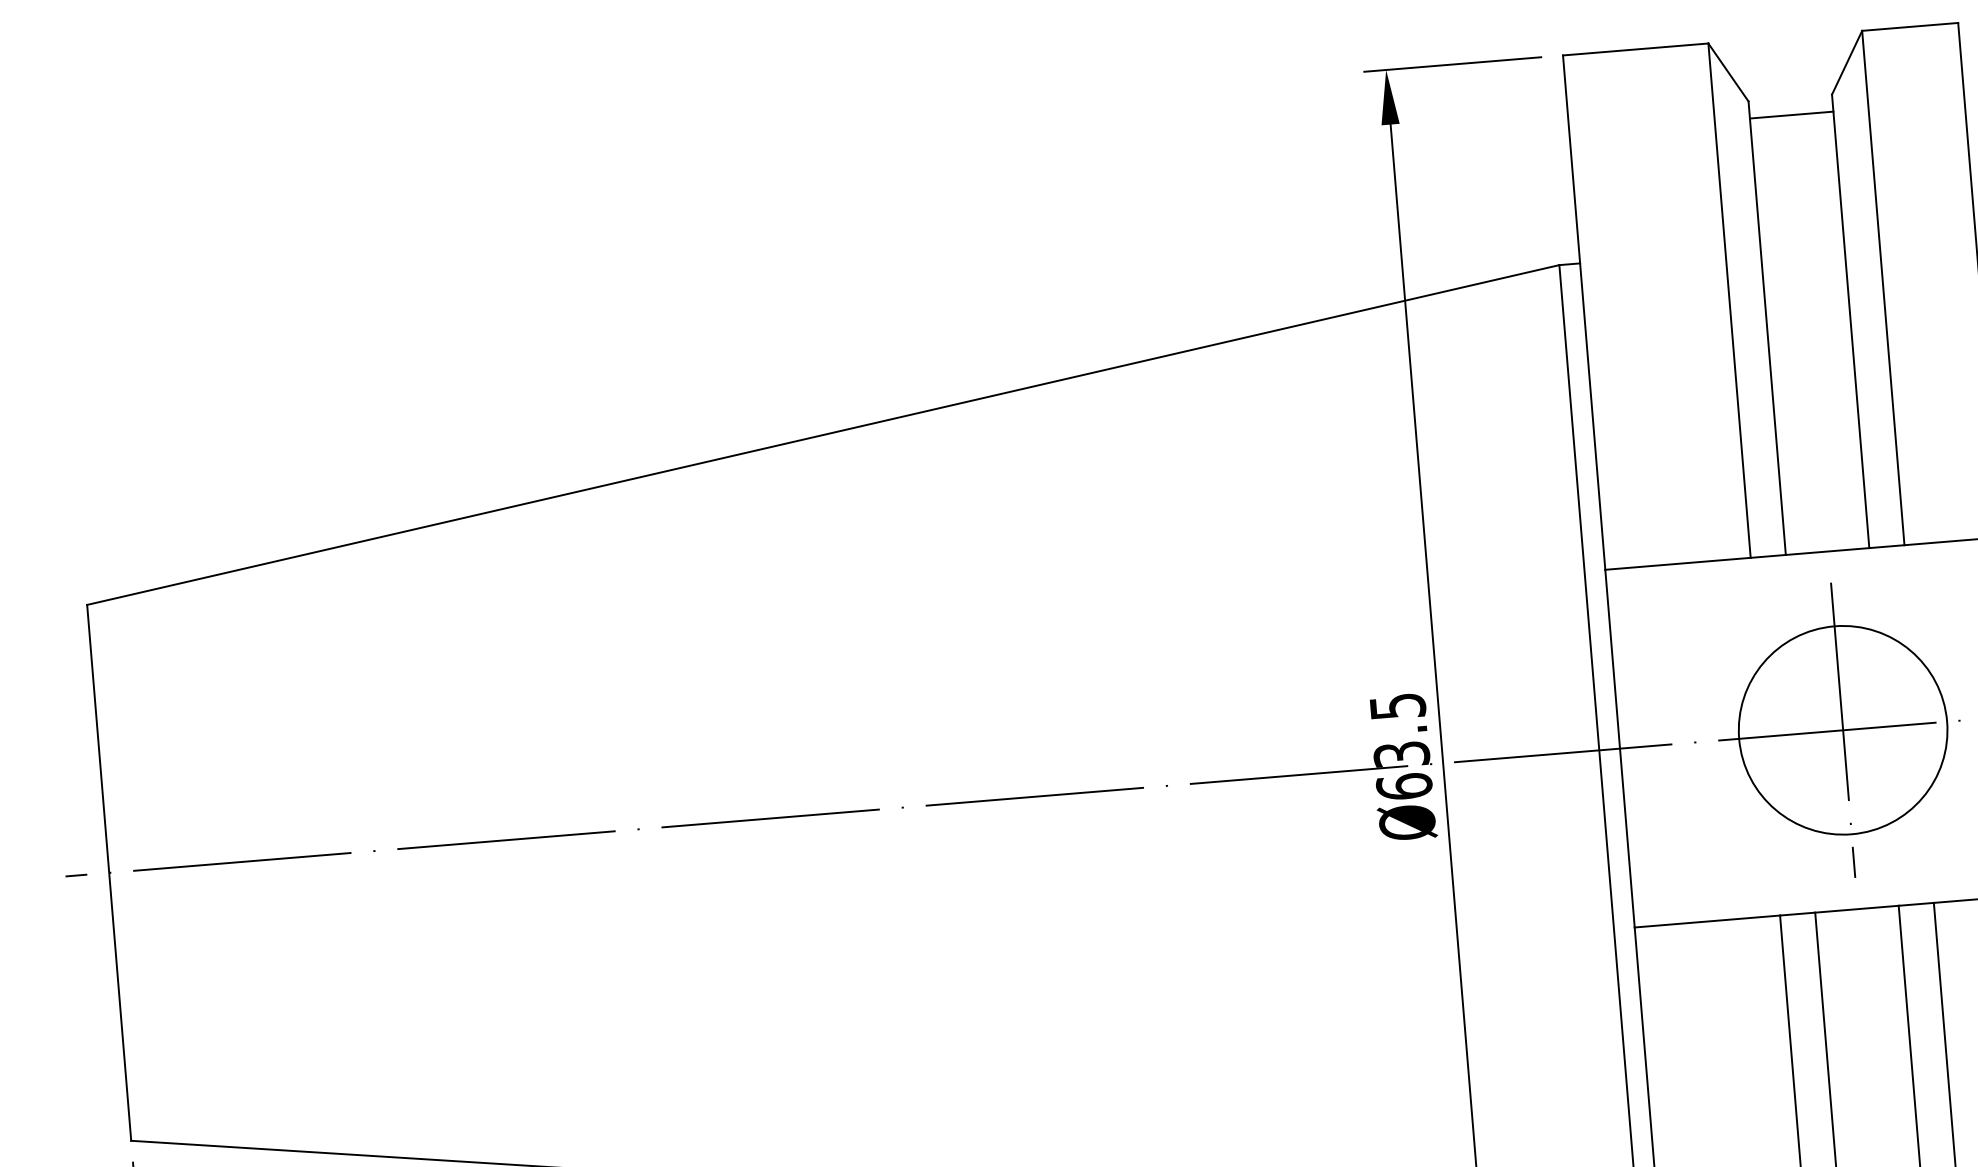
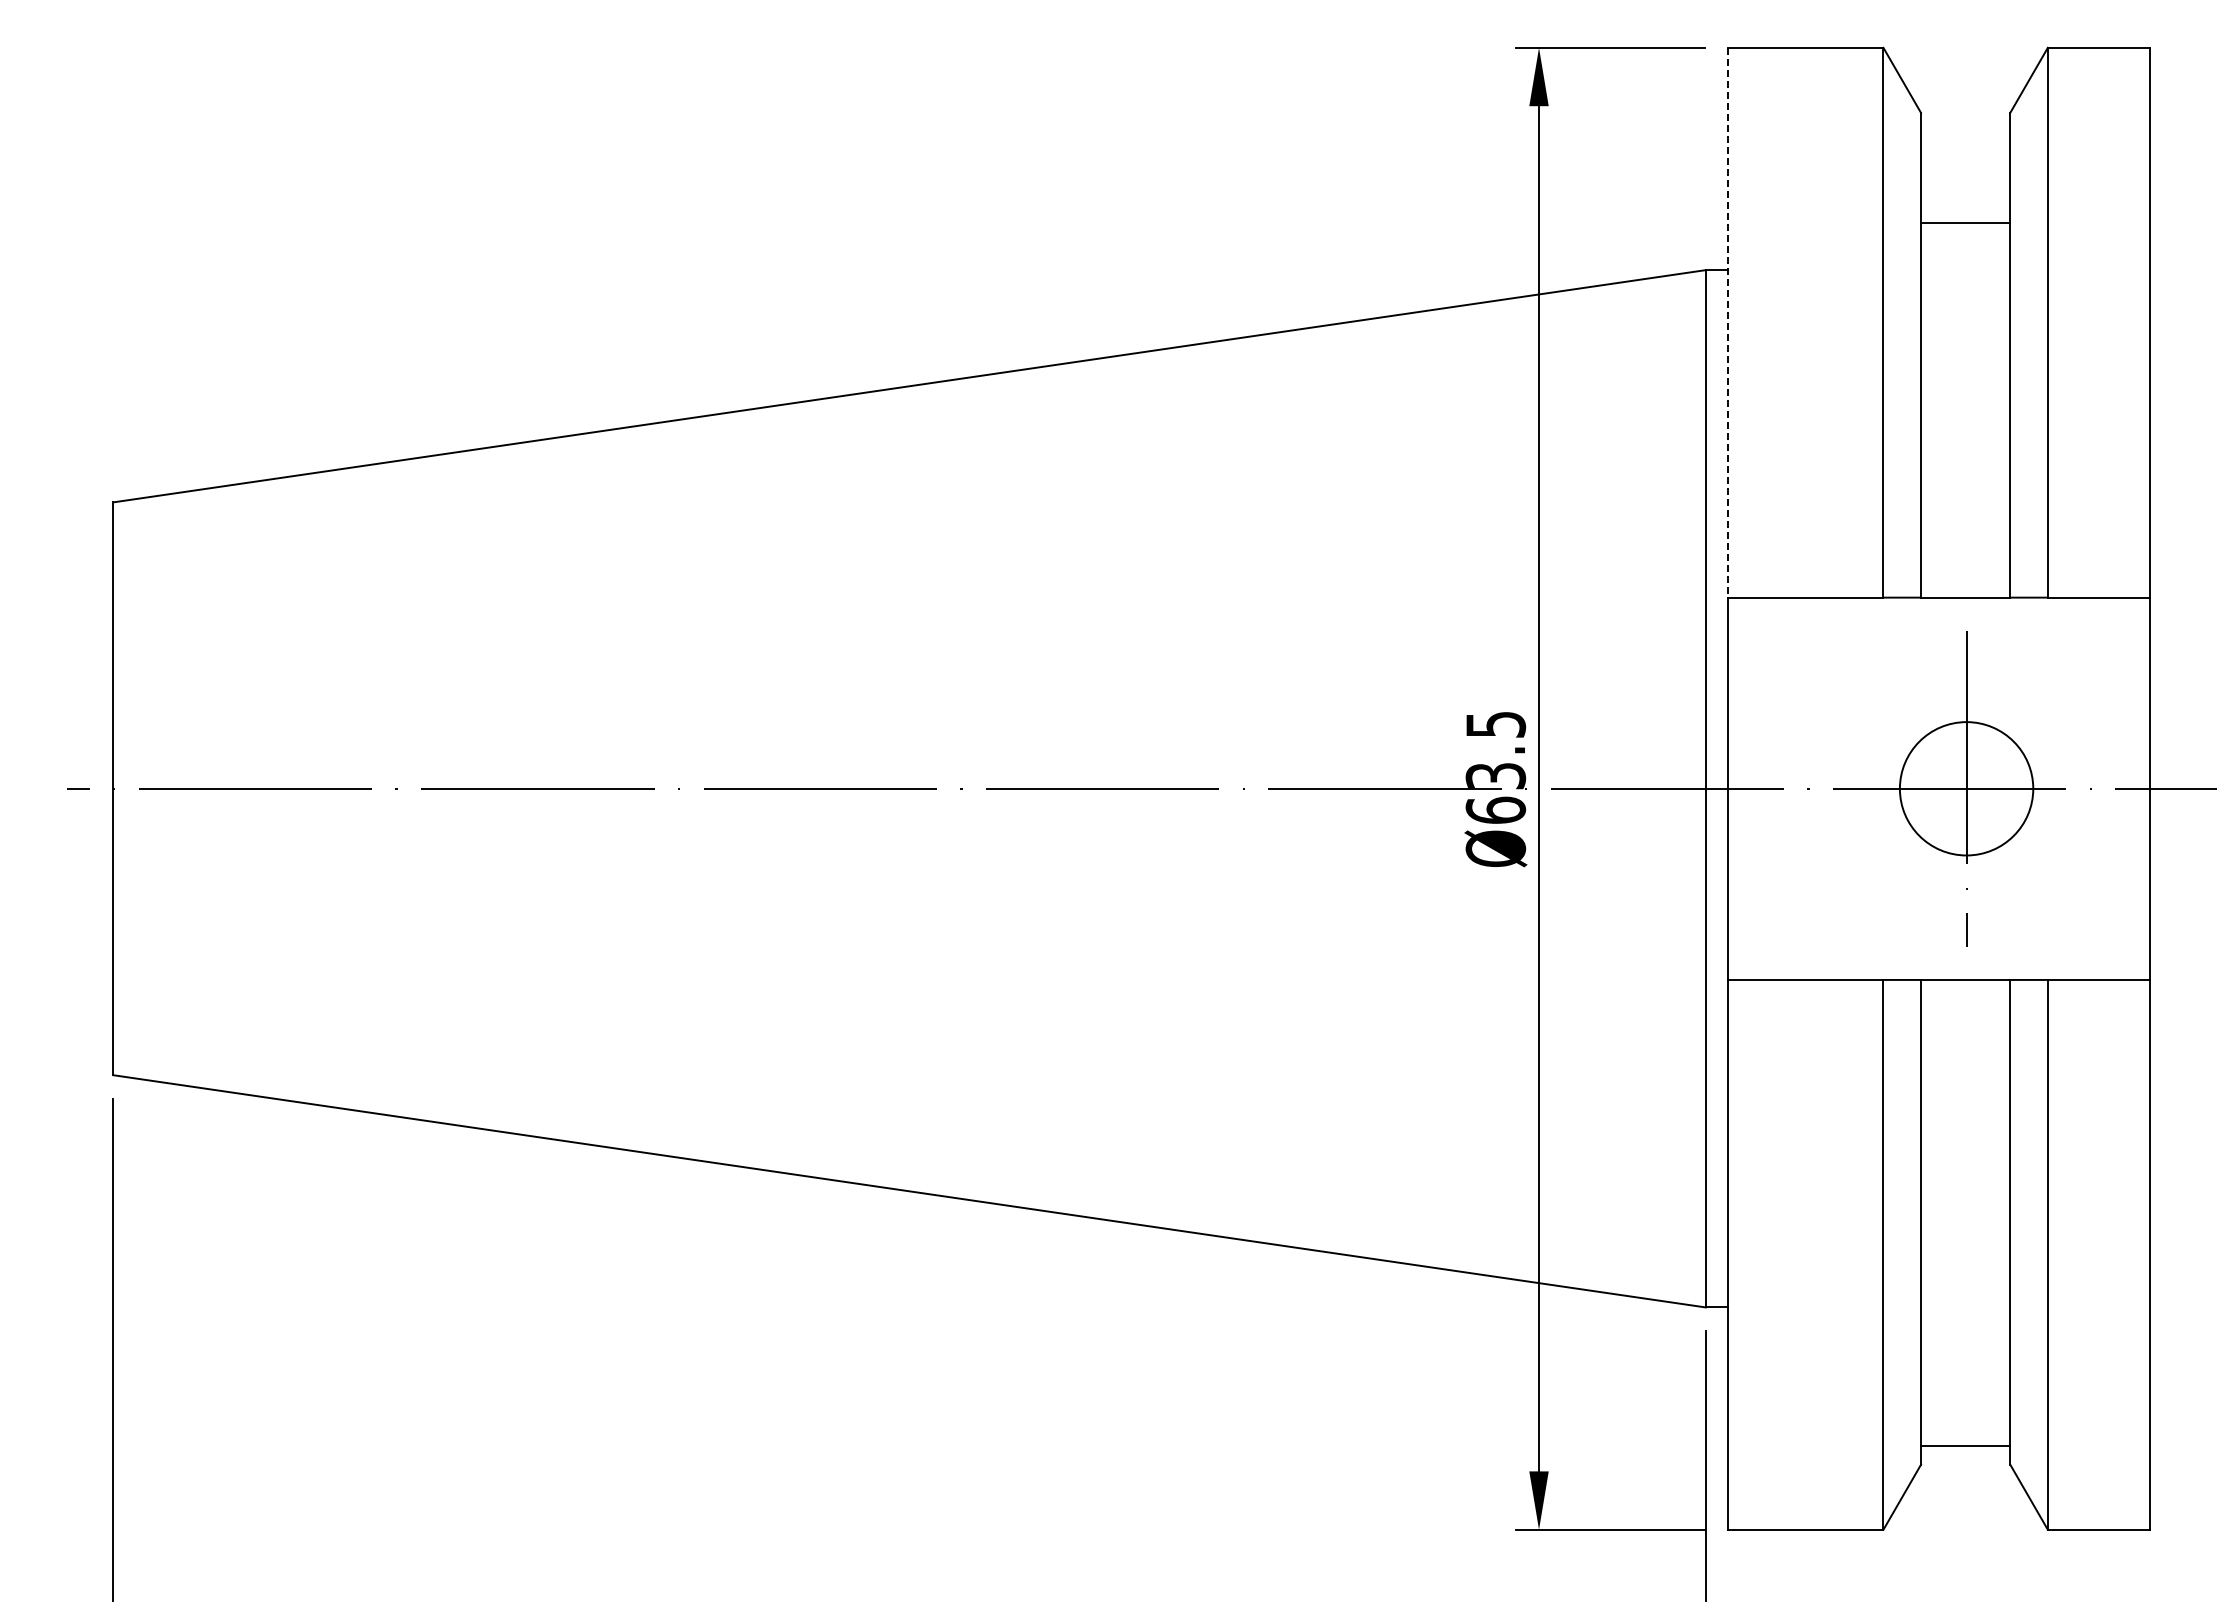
line: (1791, 115) -> (1965, 223), moved
line: (1584, 312) -> (1728, 322), solid -> dashed
circle: (1843, 730) -> (1966, 788), size x0.6

